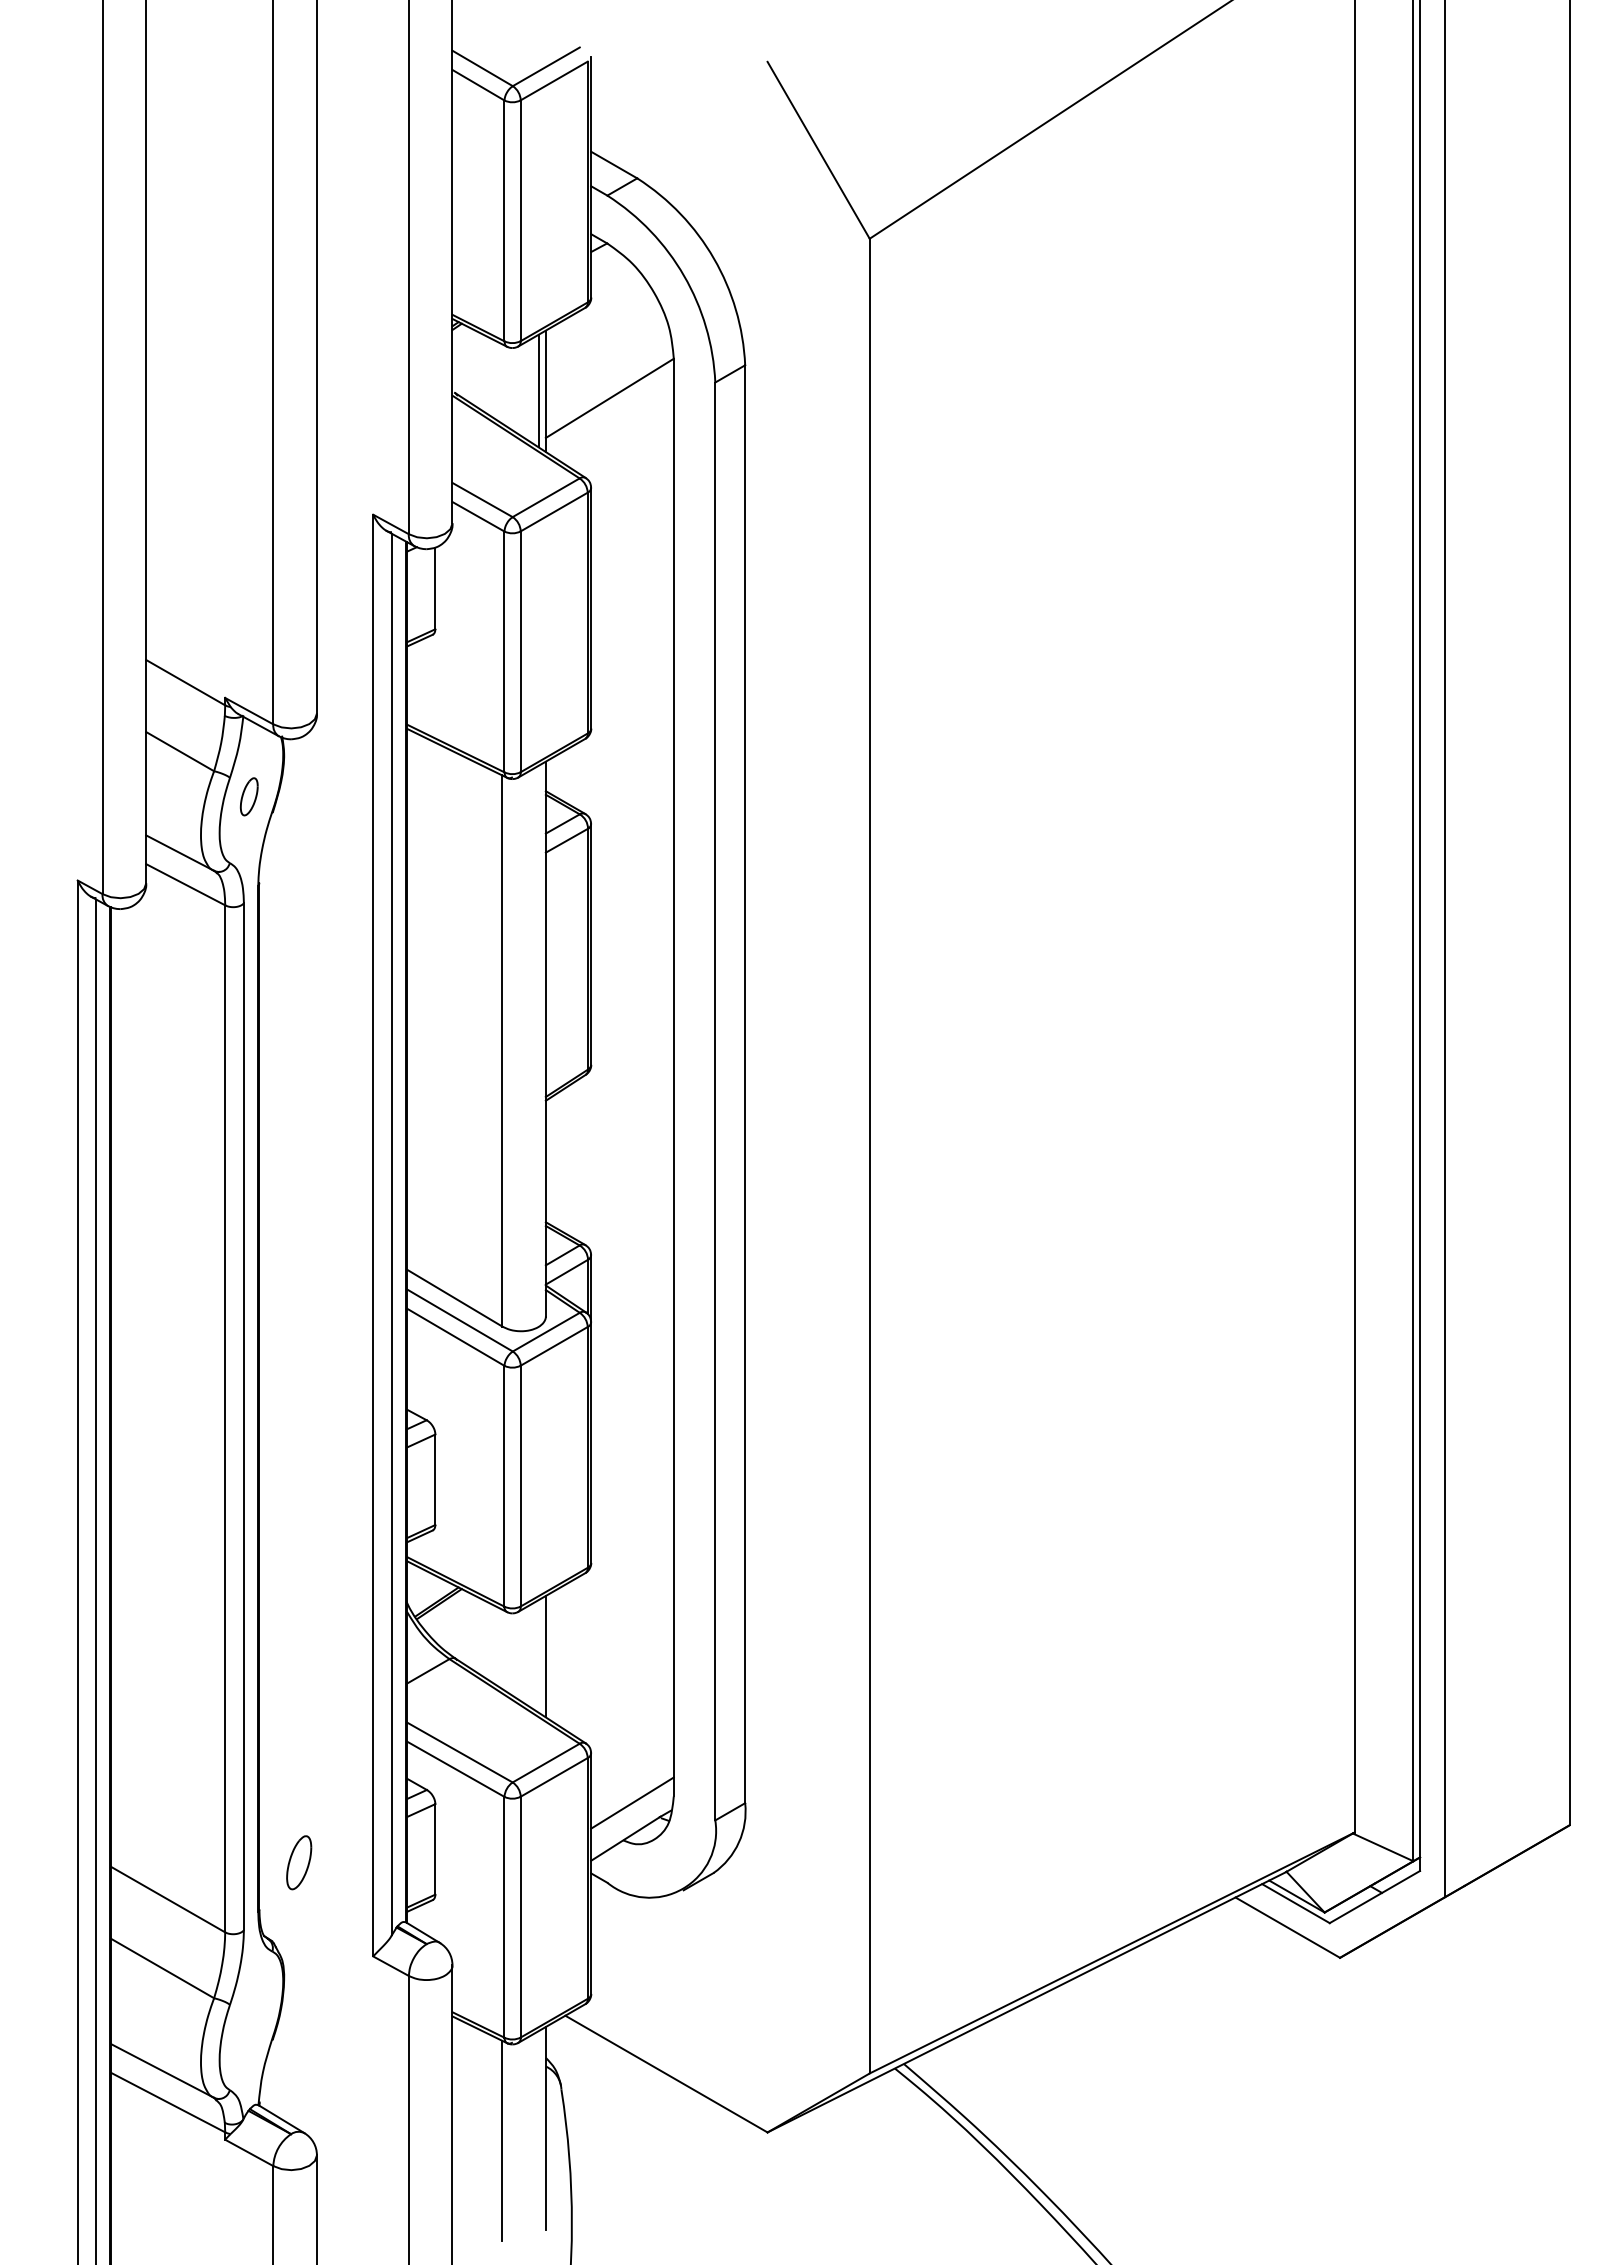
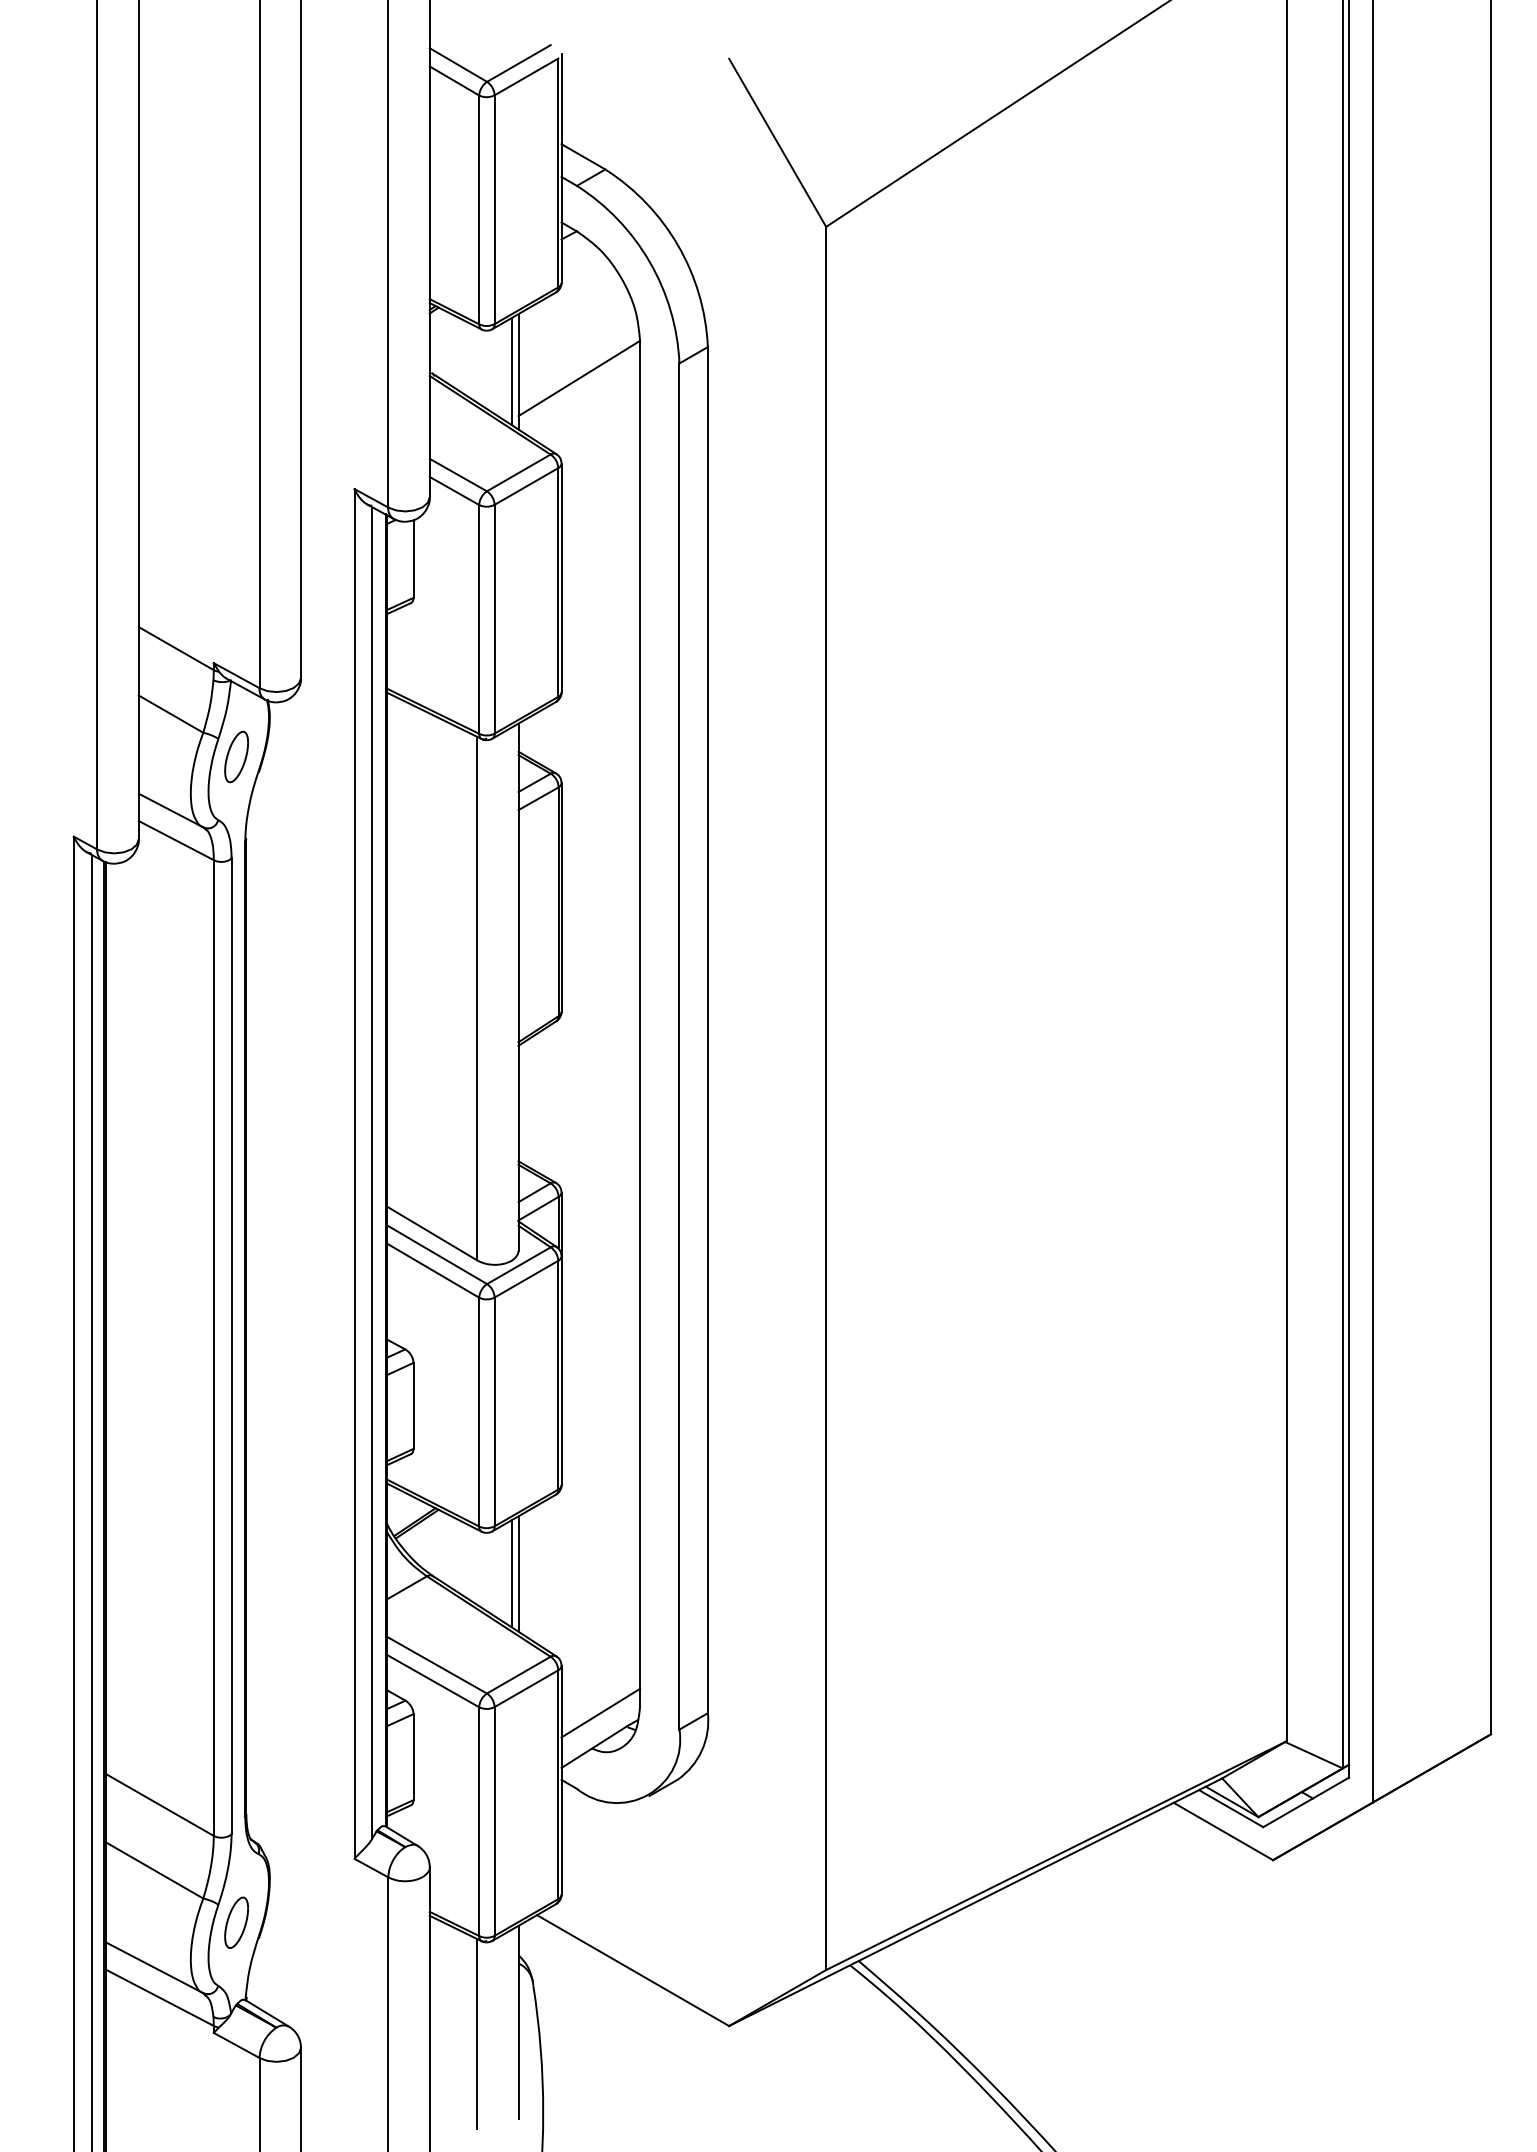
part: (249, 796) -> (236, 756), size x1.43
line: (538, 1656) -> (511, 1573), added
part: (299, 1862) -> (236, 1922), moved

